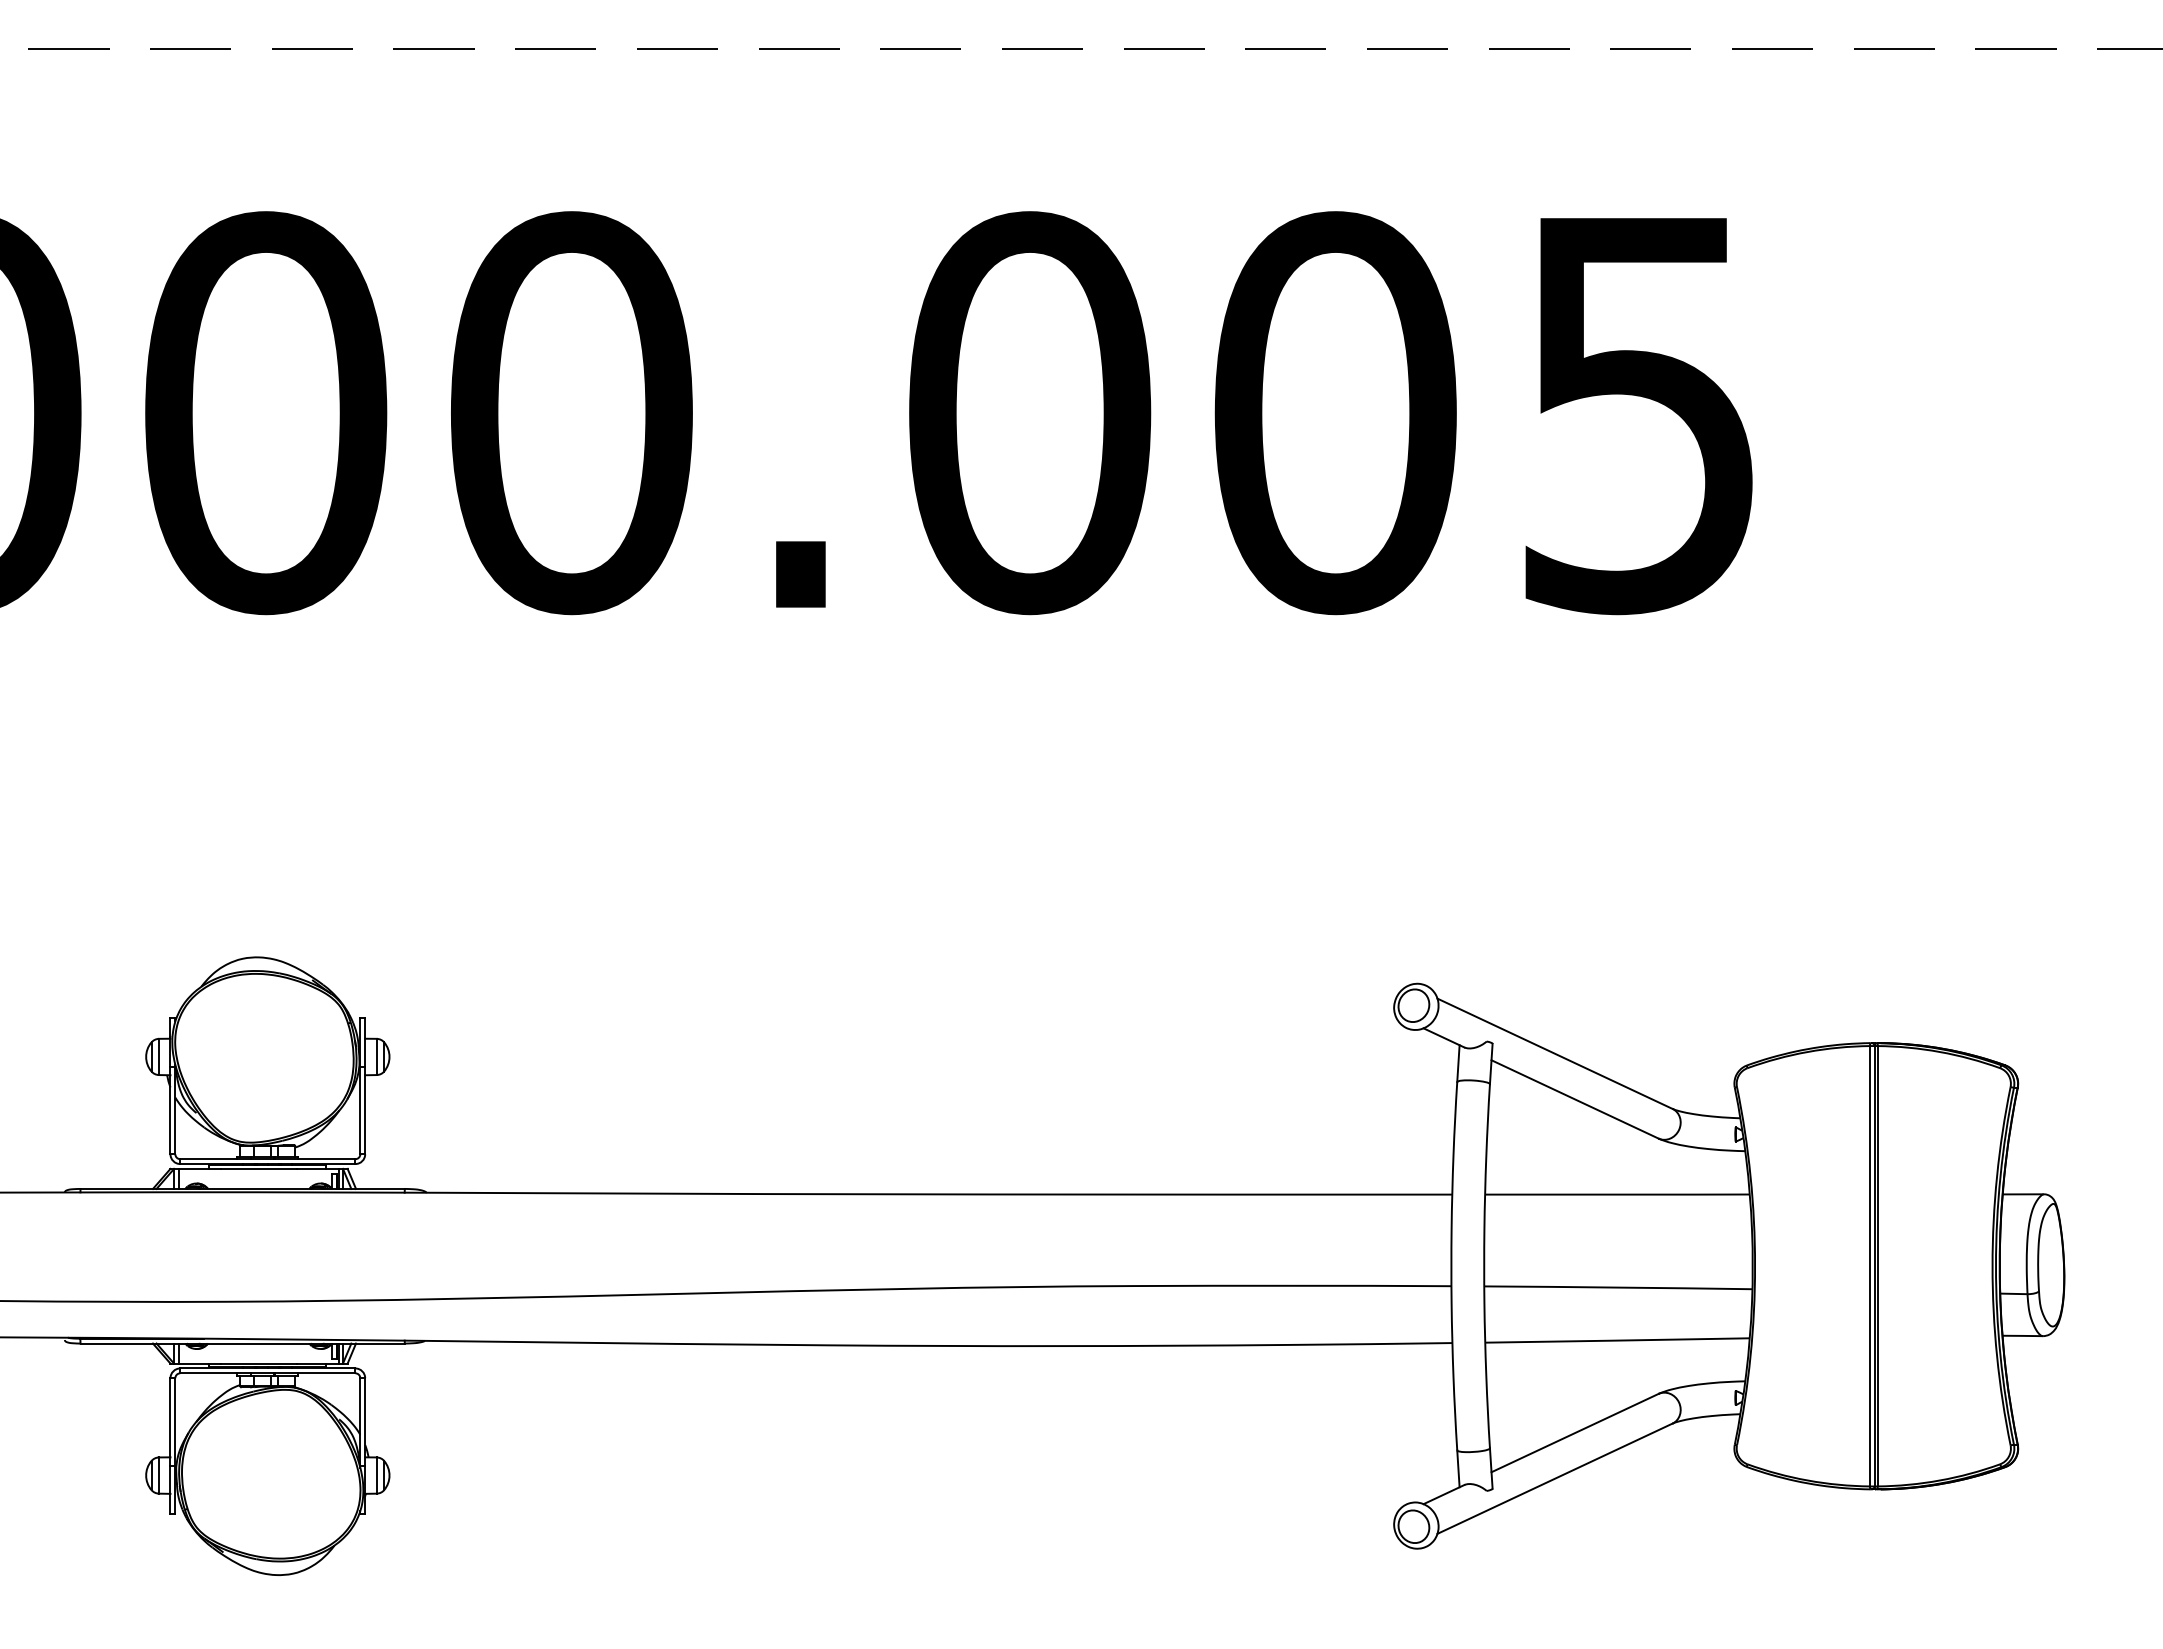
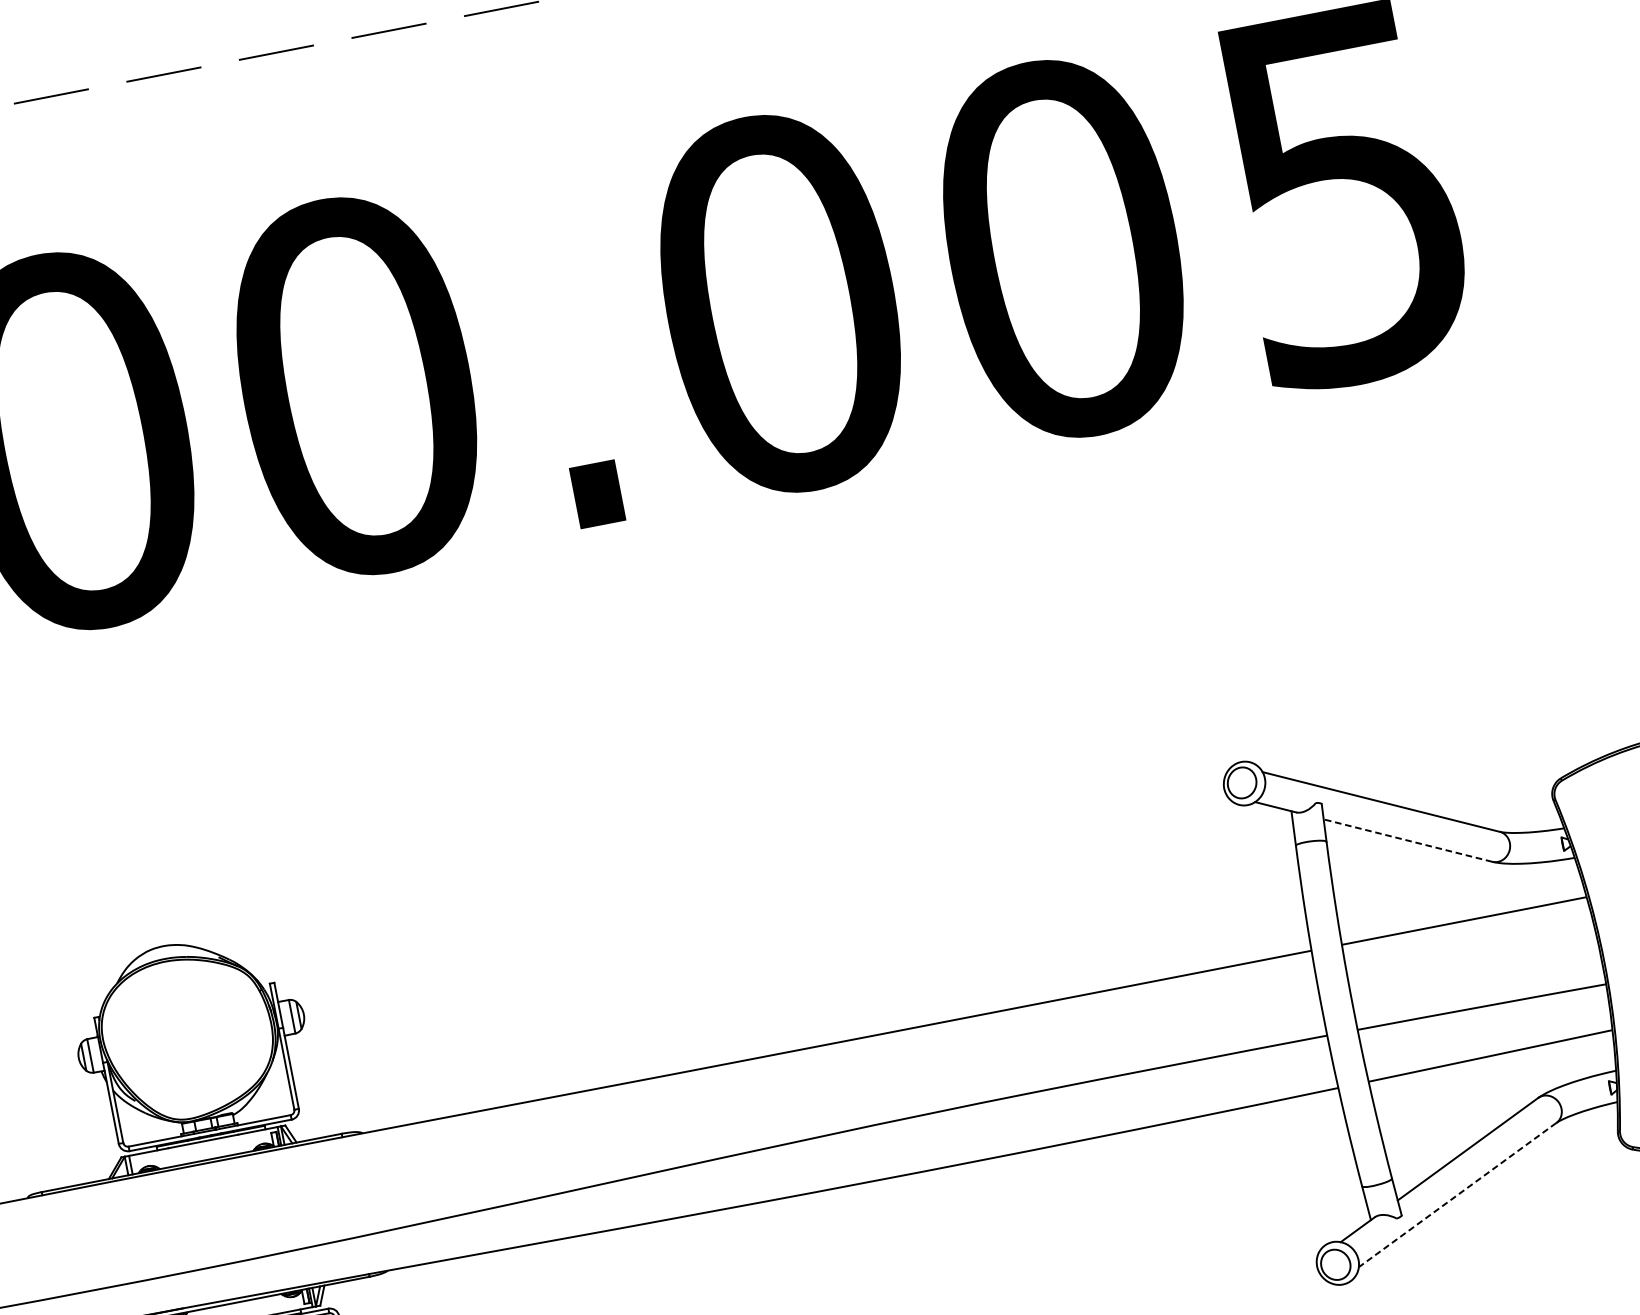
line: (1574, 1099) -> (1407, 840), solid -> dashed
line: (1554, 1478) -> (1457, 1194), solid -> dashed

